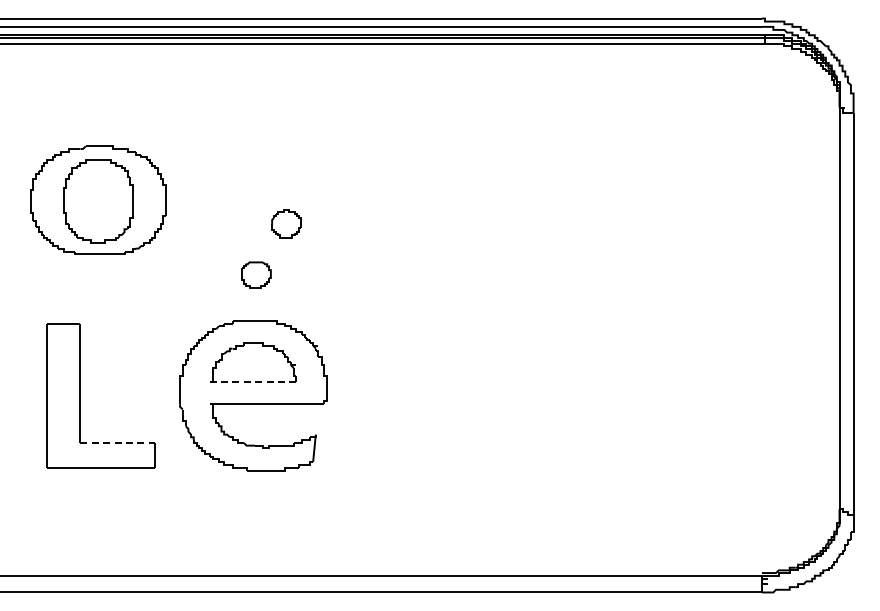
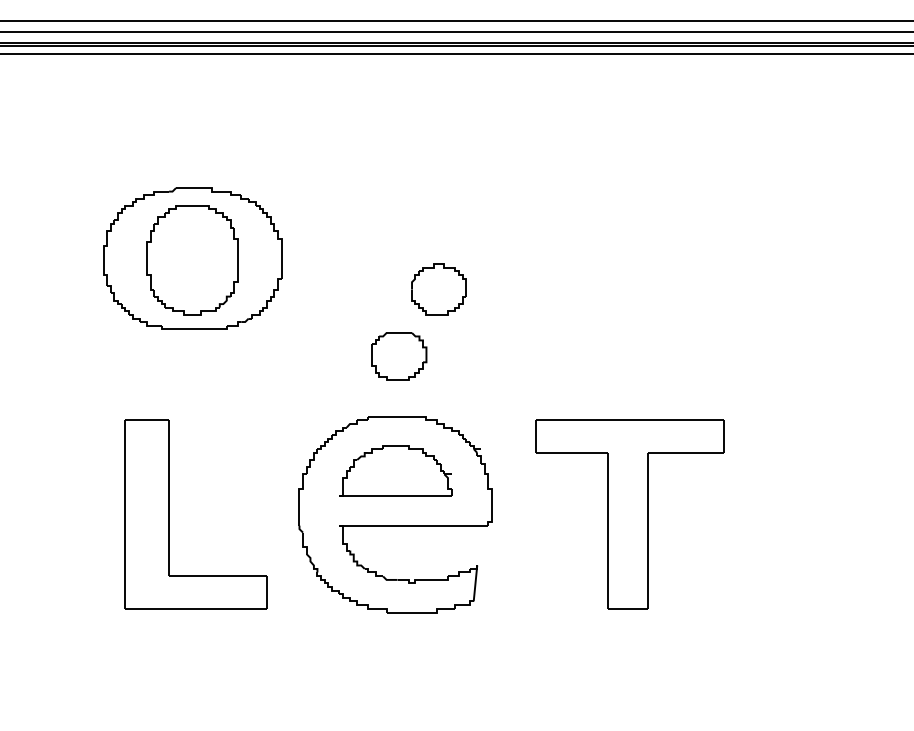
part: (286, 223) -> (438, 289), size x1.43
part: (256, 274) -> (399, 355), size x1.43
line: (253, 381) -> (395, 495), dashed -> solid
part: (431, 395) -> (628, 514), added
line: (118, 443) -> (218, 577), dashed -> solid

